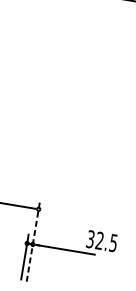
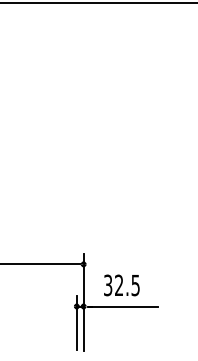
line: (33, 241) -> (83, 302), dashed -> solid
text: (101, 241) -> (121, 285), moved

